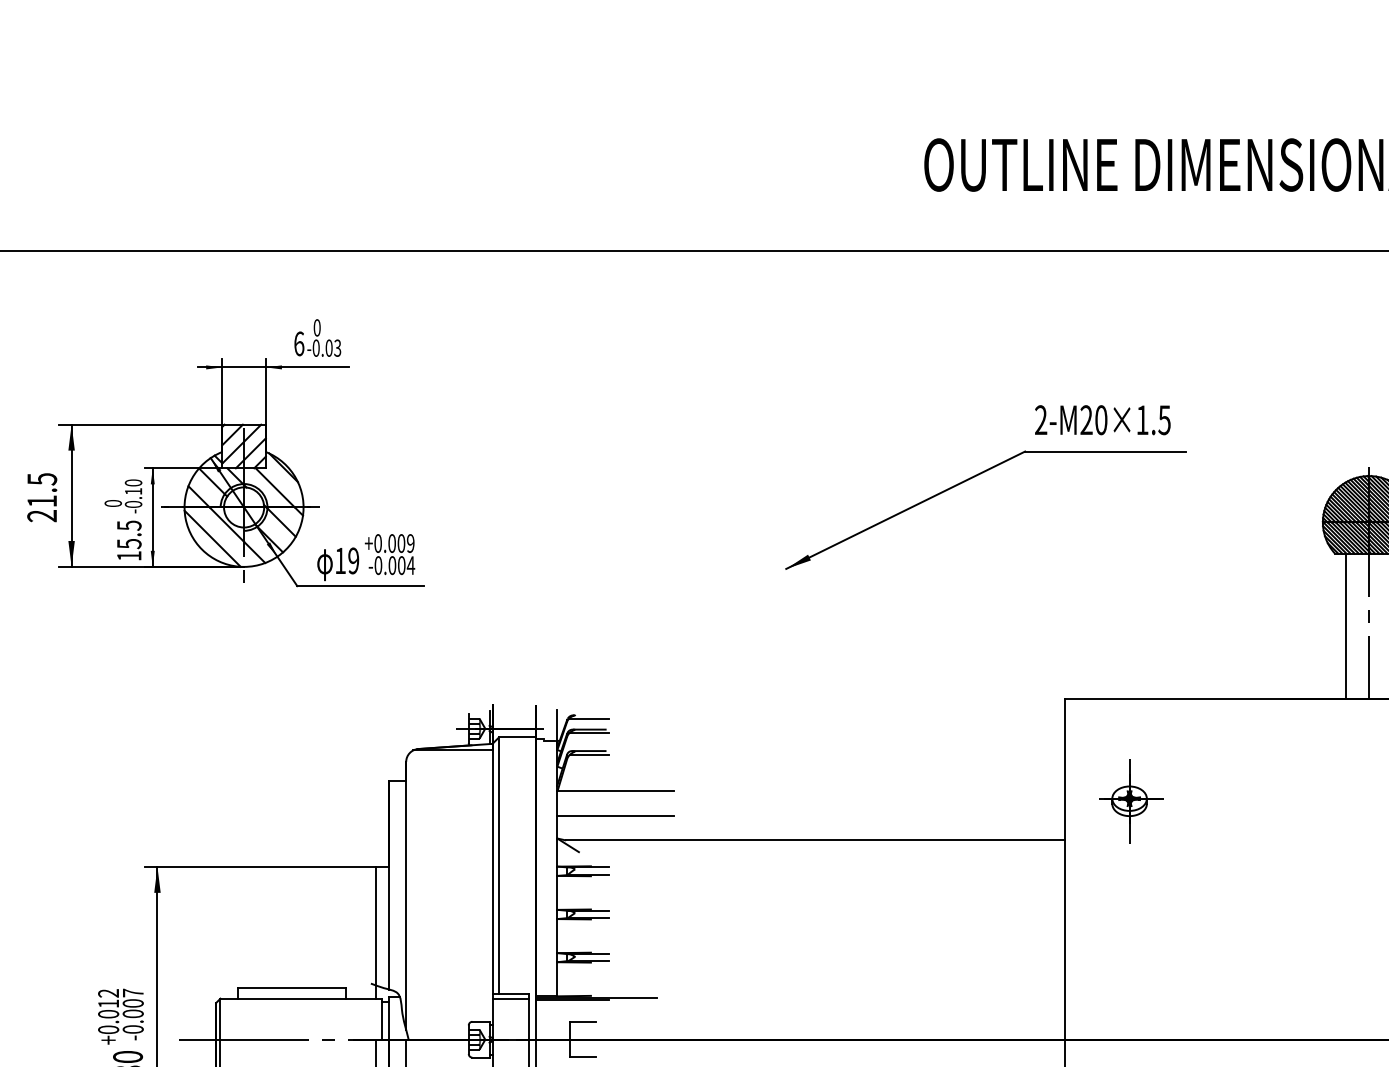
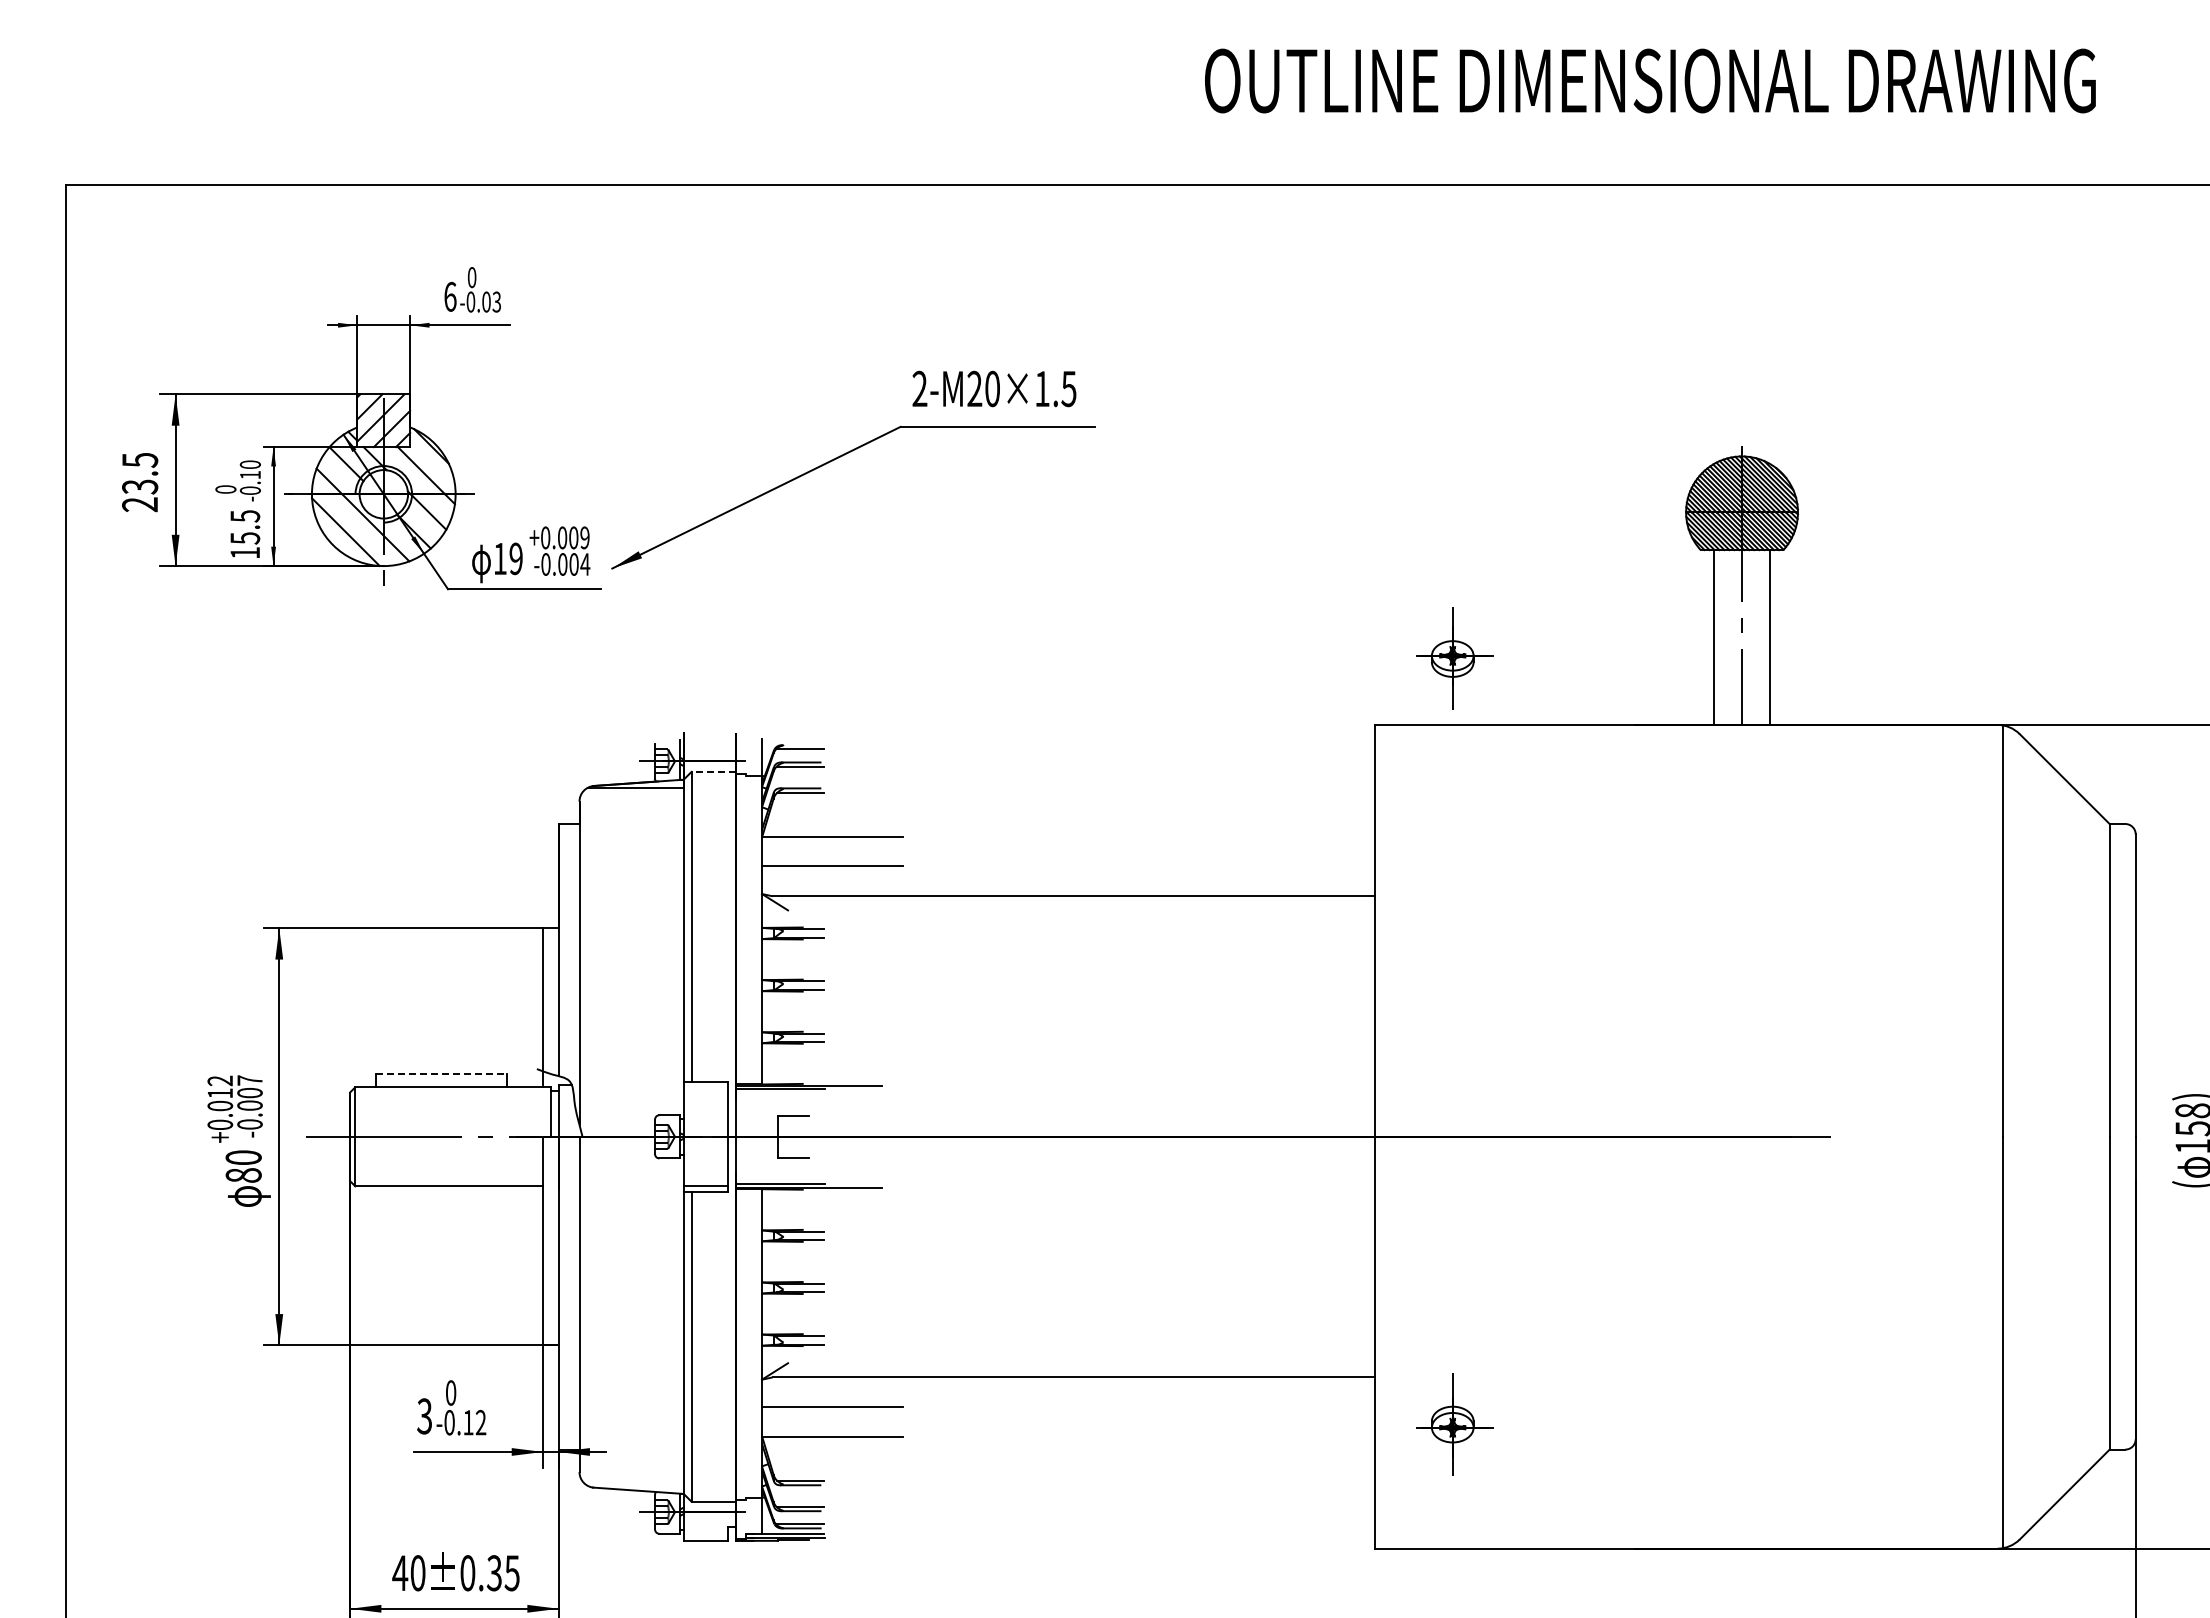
part: (980, 474) -> (846, 454), moved
text: (42, 500) -> (140, 486), 21.5 -> 23.5
line: (517, 737) -> (713, 771), solid -> dashed
part: (1131, 800) -> (1454, 658), moved
line: (291, 988) -> (441, 1074), solid -> dashed
line: (510, 998) -> (705, 1087), removed

